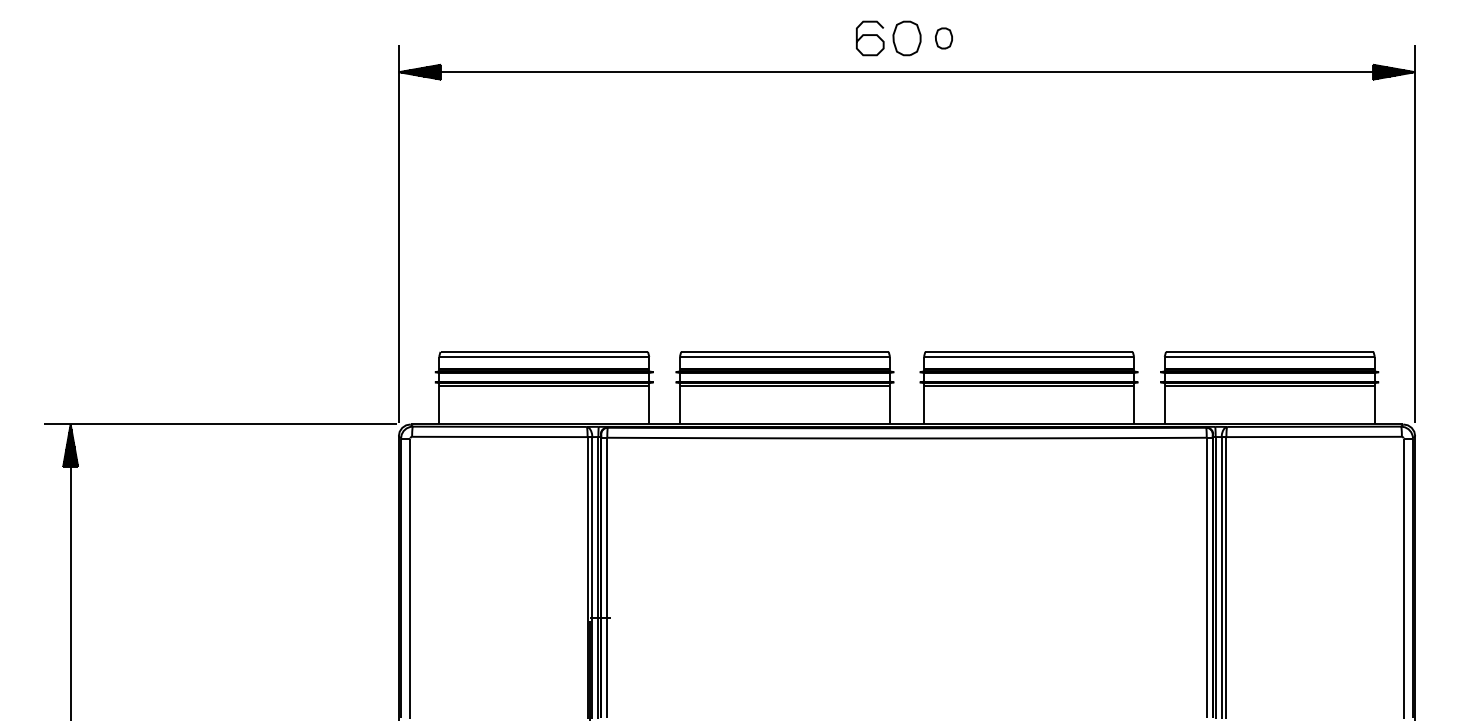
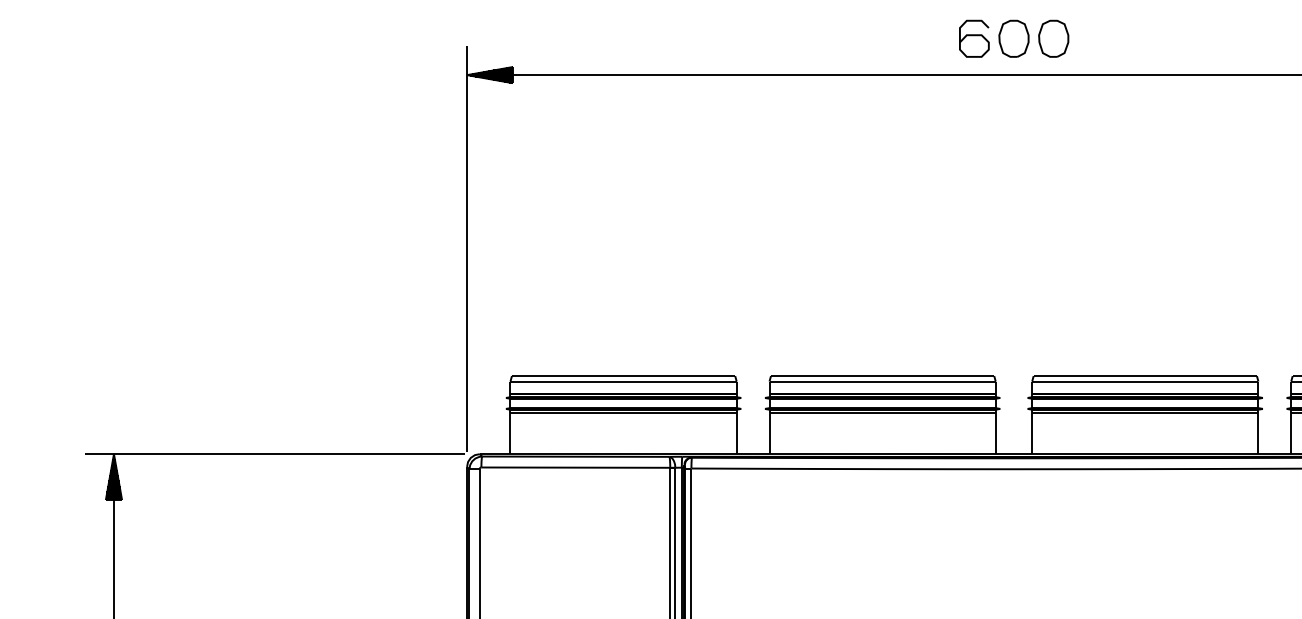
part: (943, 38) -> (1053, 38), size x1.67

